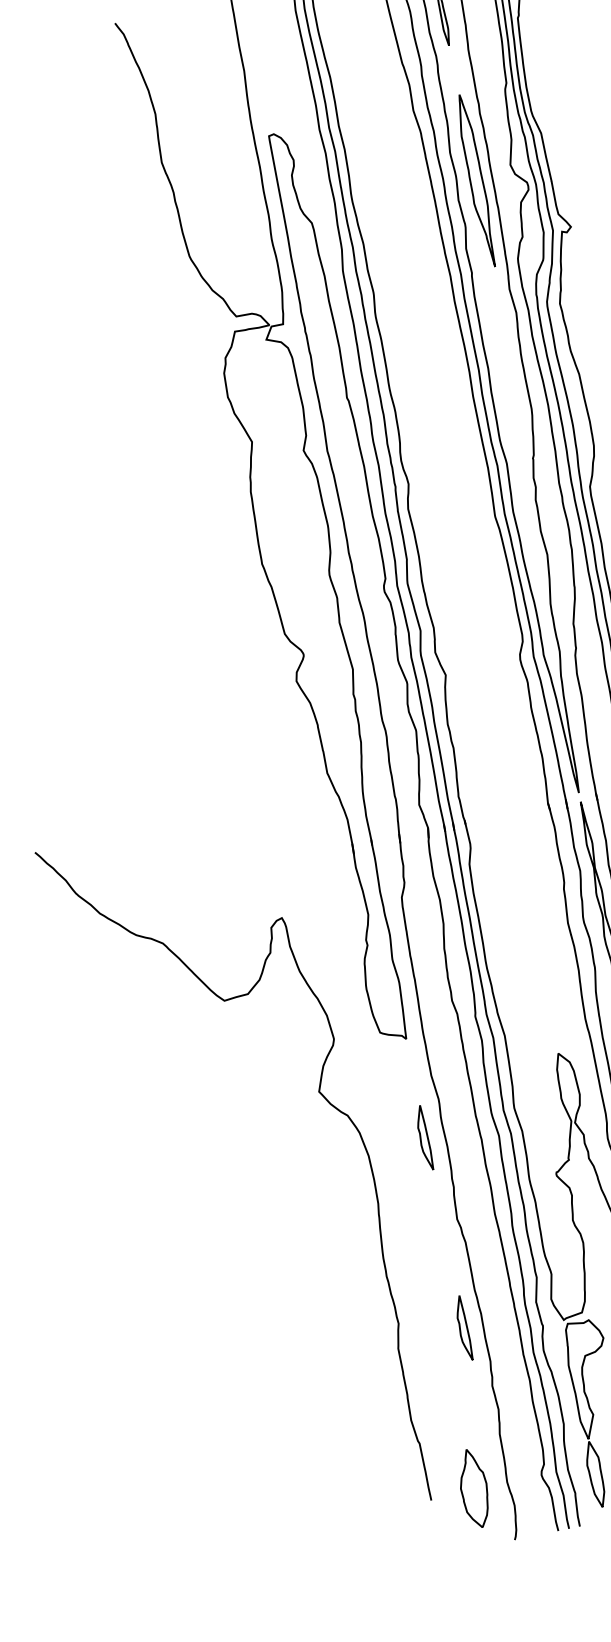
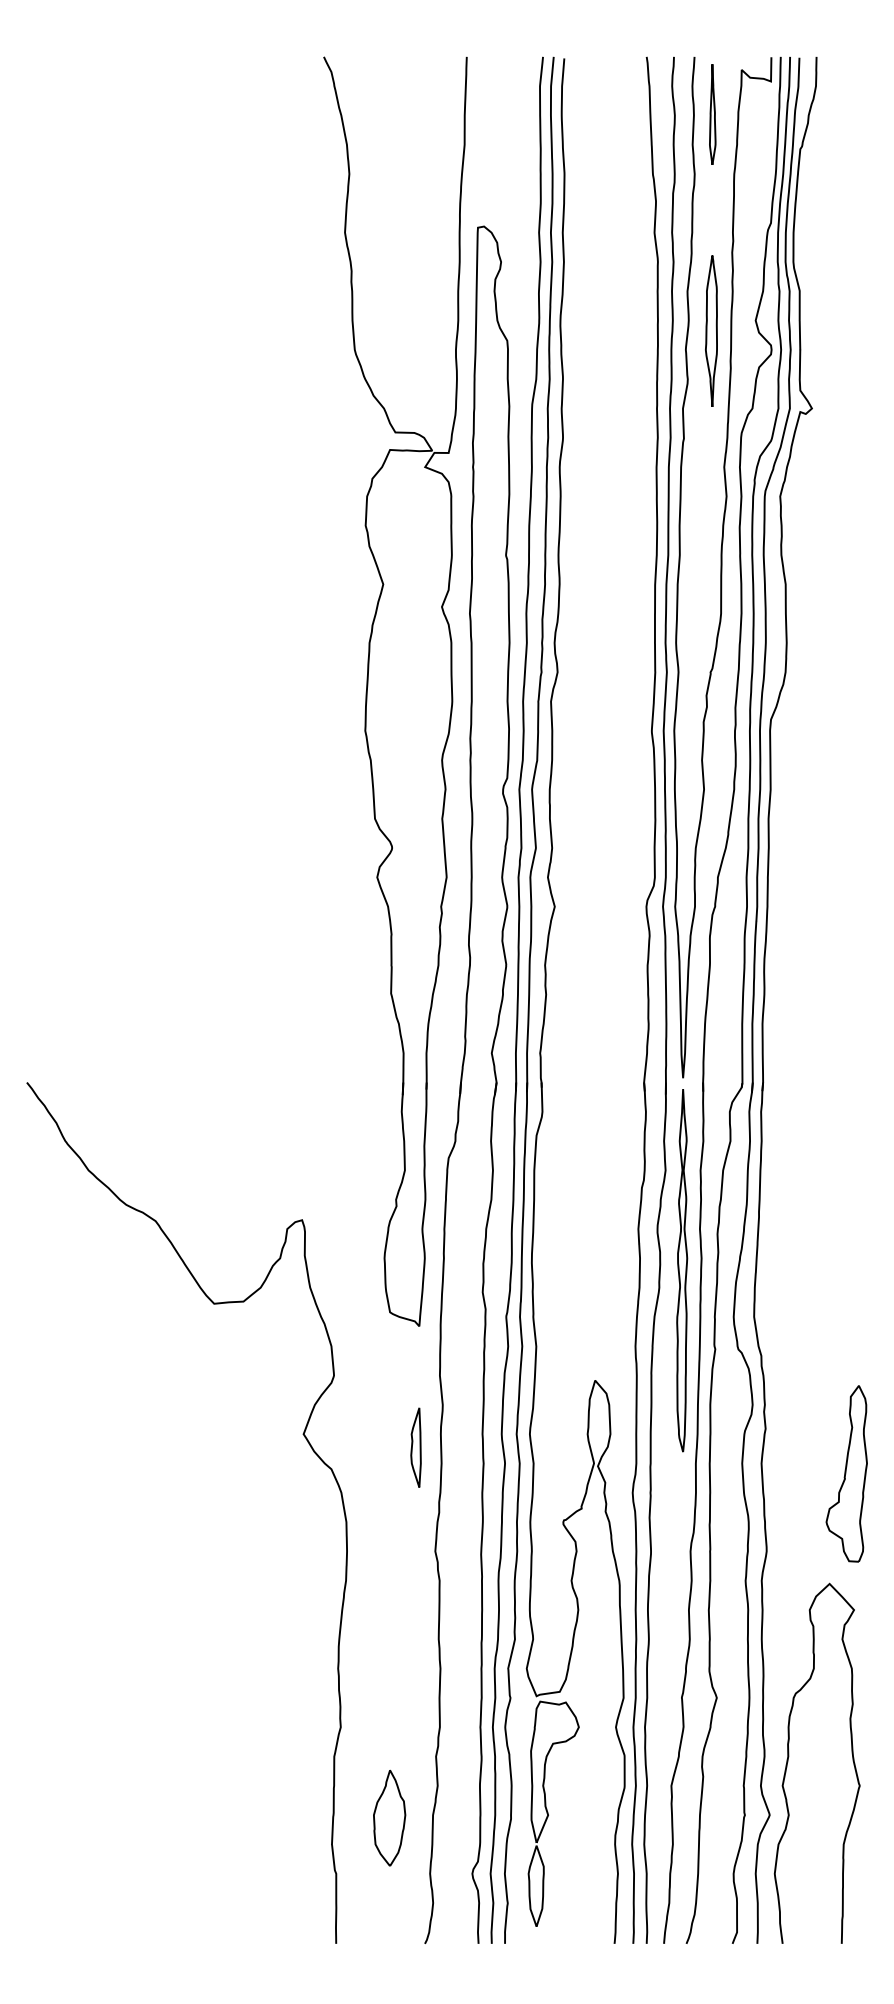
part: (476, 180) -> (711, 330), size x0.71
curve: (324, 1099) -> (308, 1444), moved
part: (462, 1328) -> (415, 1681), removed
part: (473, 1488) -> (389, 1817), moved

